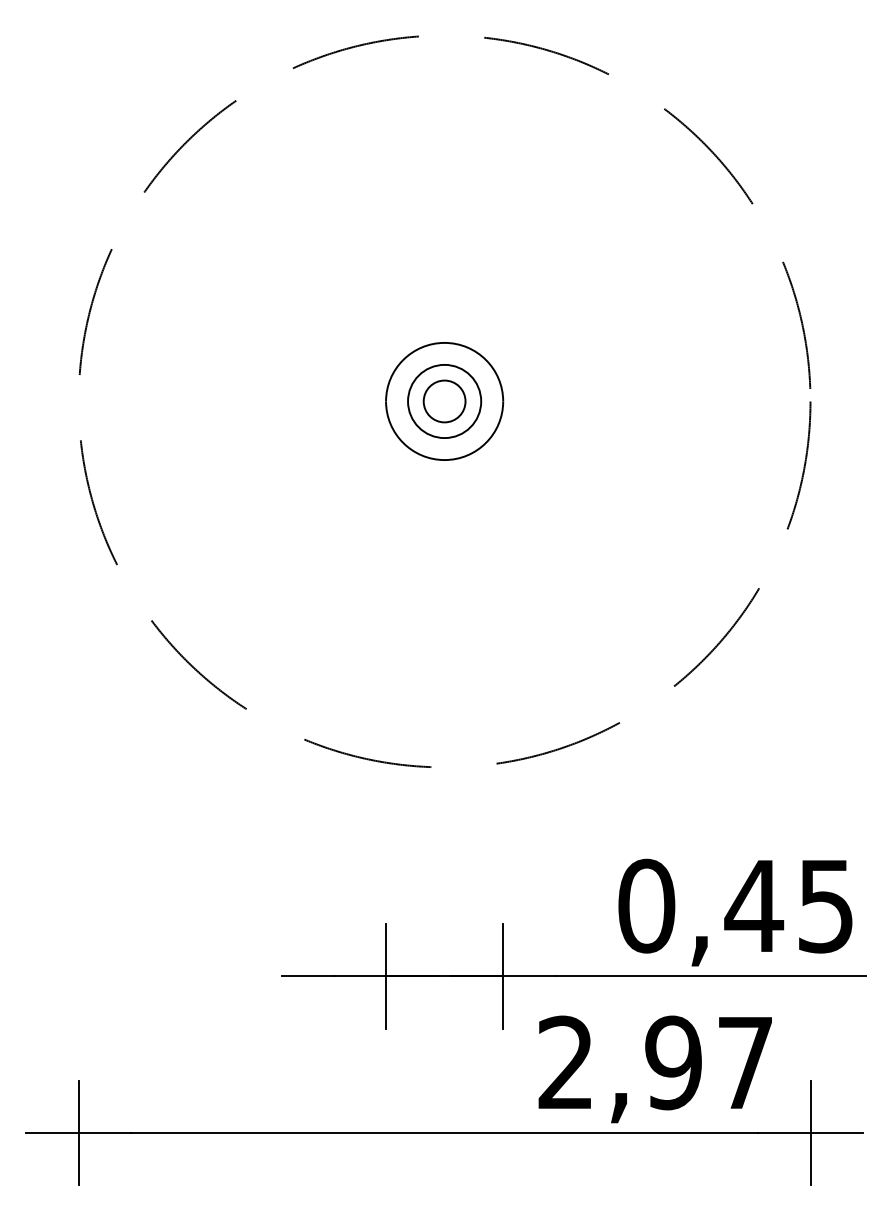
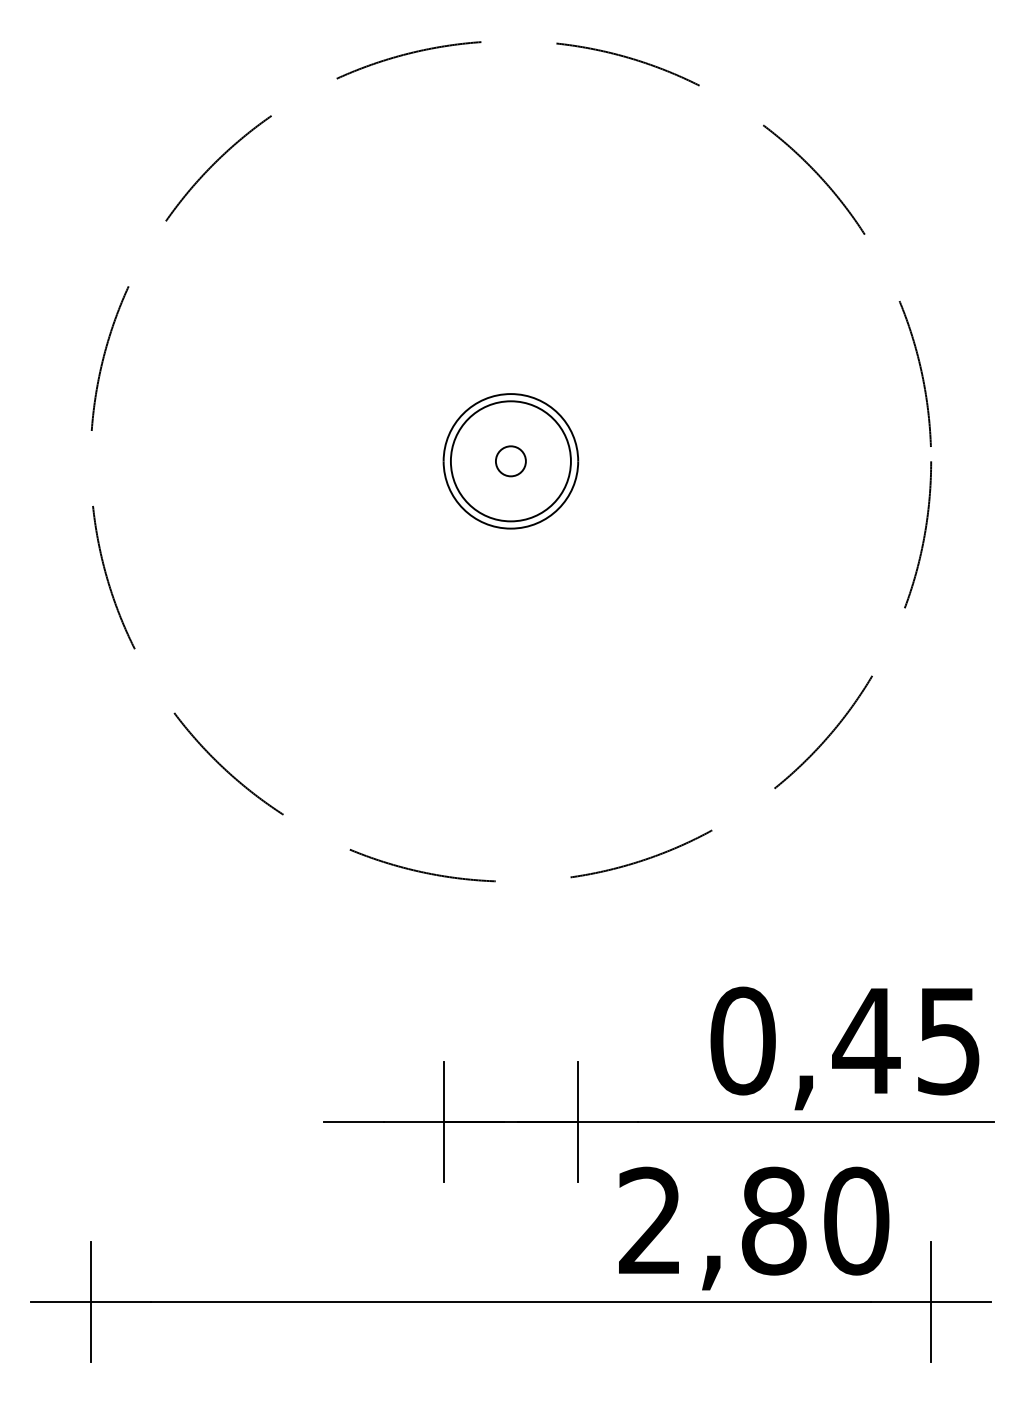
circle: (444, 401) -> (510, 461), size x0.62
circle: (444, 401) -> (510, 461), size x1.43
text: (709, 1062) -> (815, 1220), 2,97 -> 2,80

